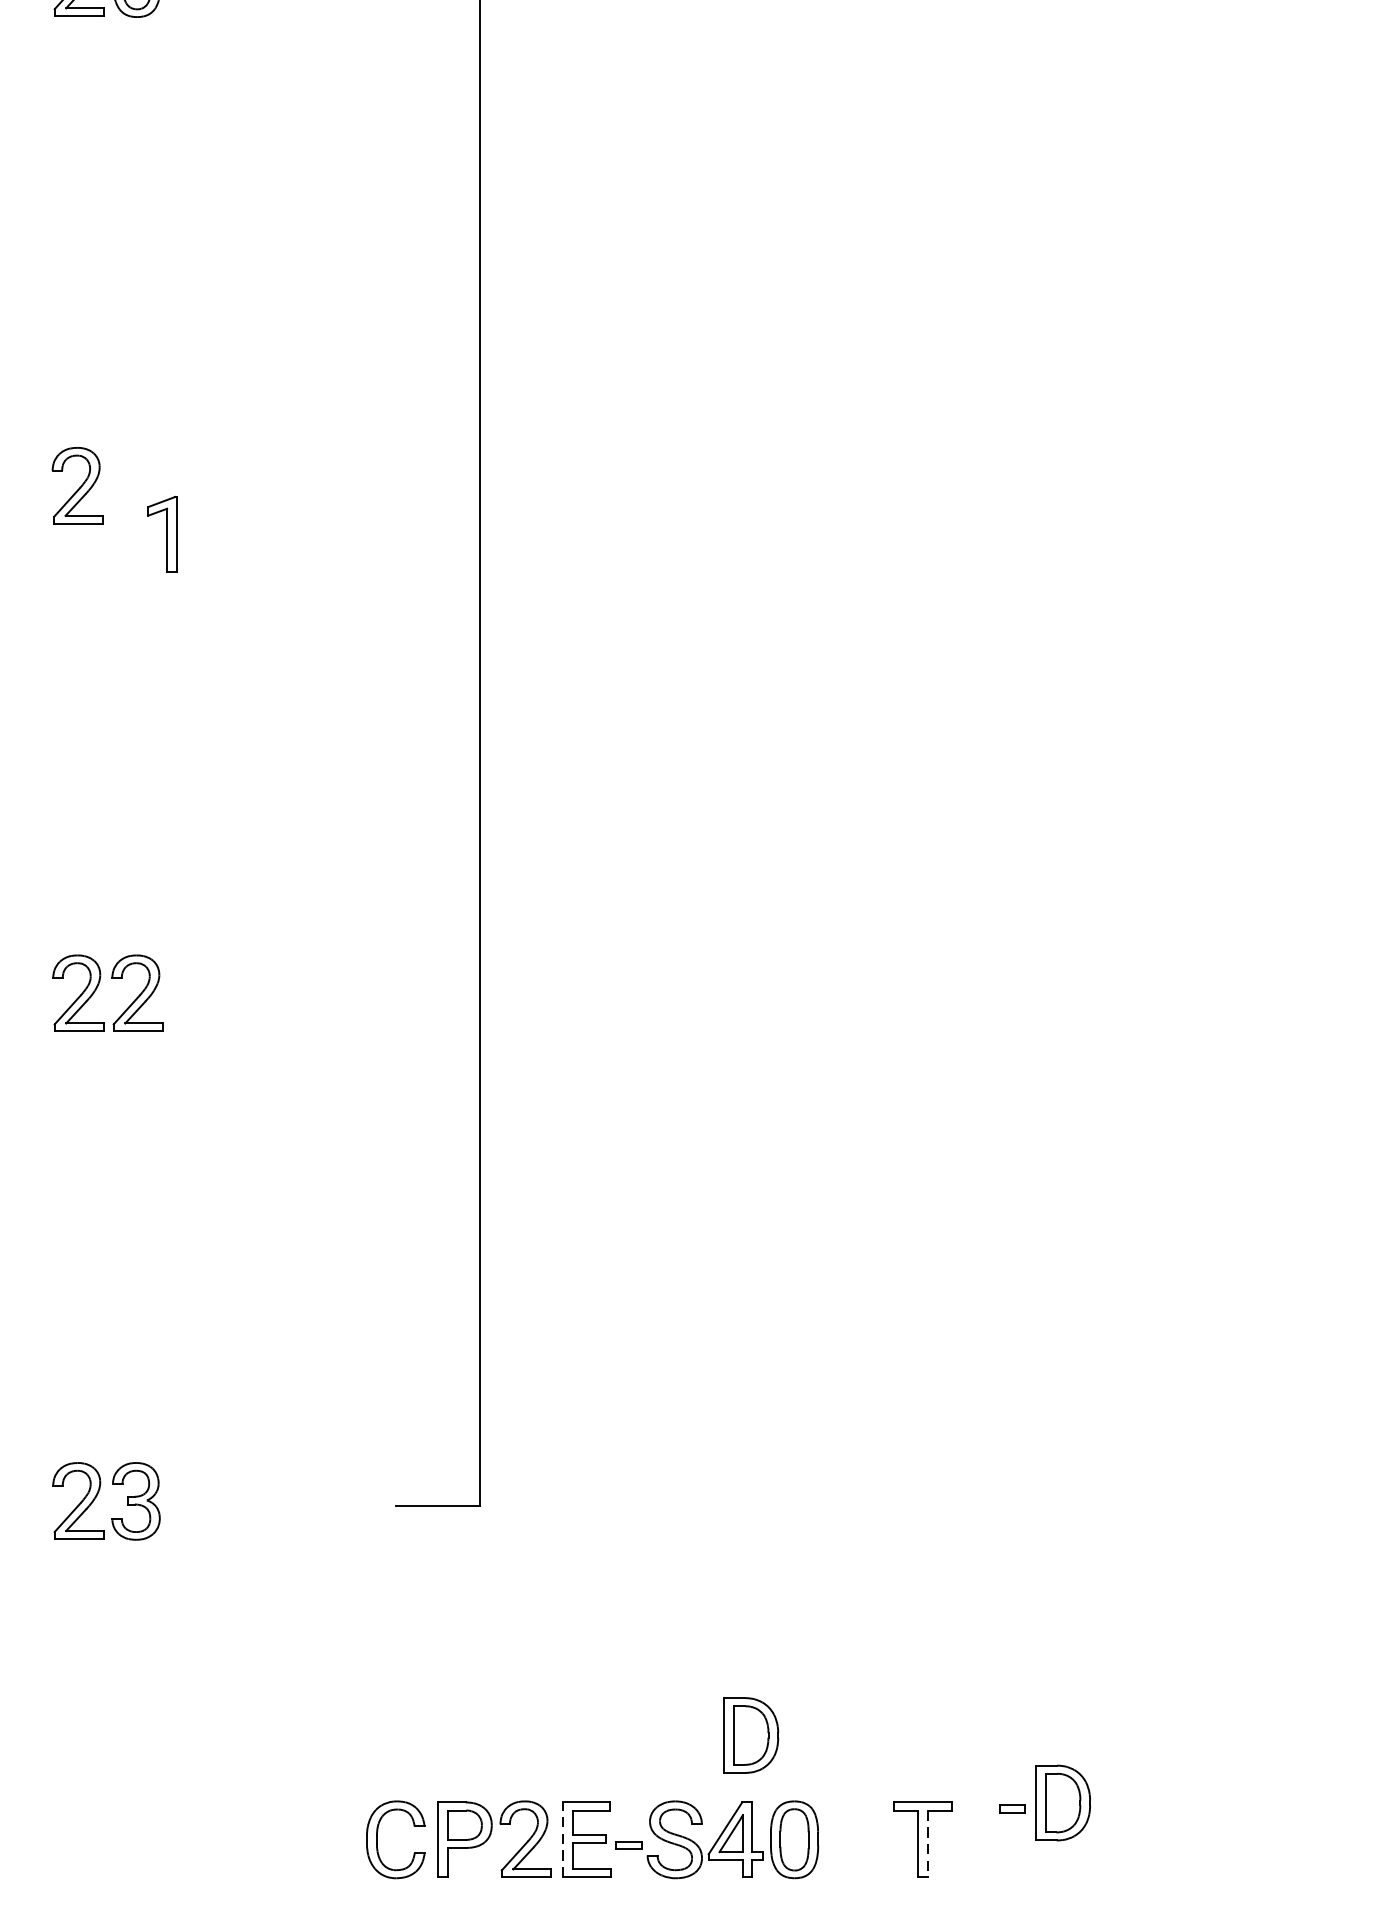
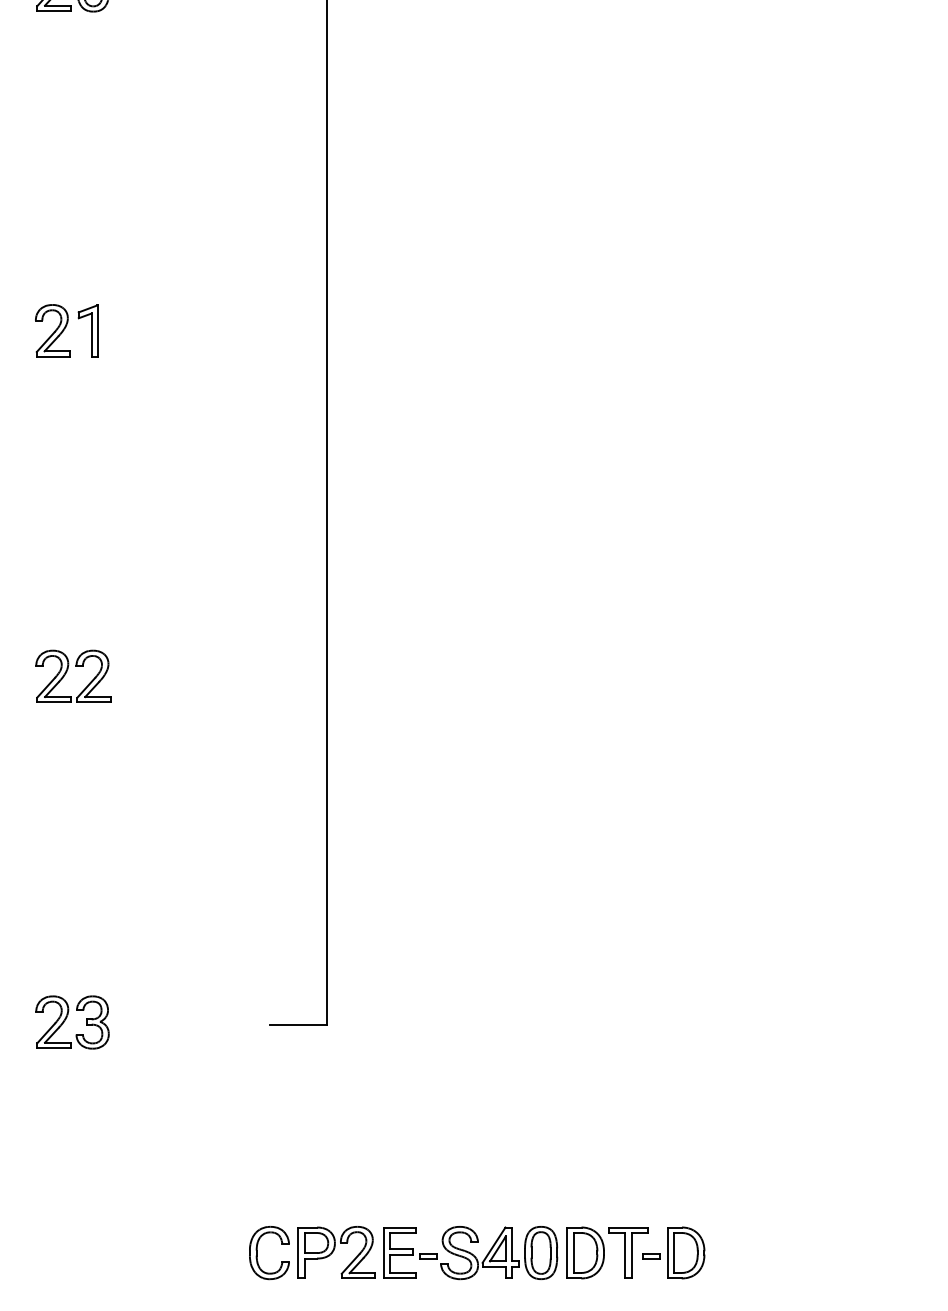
part: (160, 533) -> (87, 330), moved
part: (751, 1734) -> (585, 1252), moved
part: (1044, 1802) -> (673, 1252), moved
line: (563, 1839) -> (383, 1252), dashed -> solid
line: (927, 1843) -> (631, 1255), dashed -> solid

